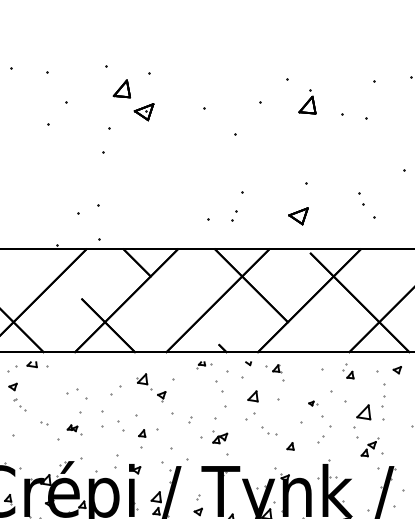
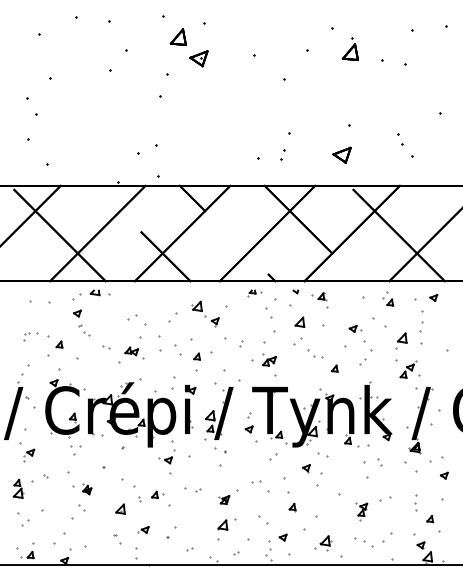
part: (312, 403) -> (355, 328), size x1.67
part: (362, 416) -> (401, 340), size x0.71
part: (74, 428) -> (134, 352), size x1.43

